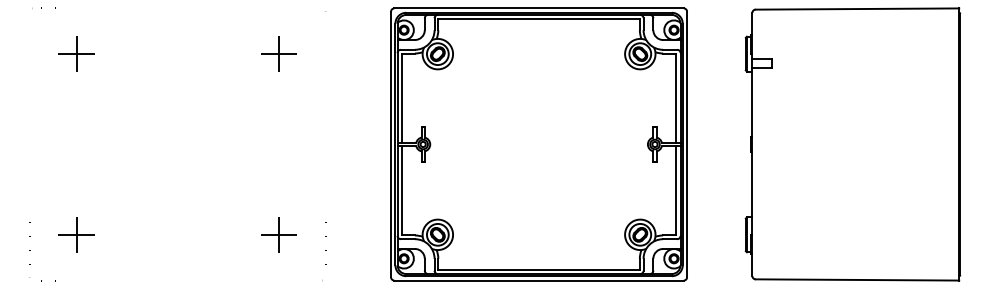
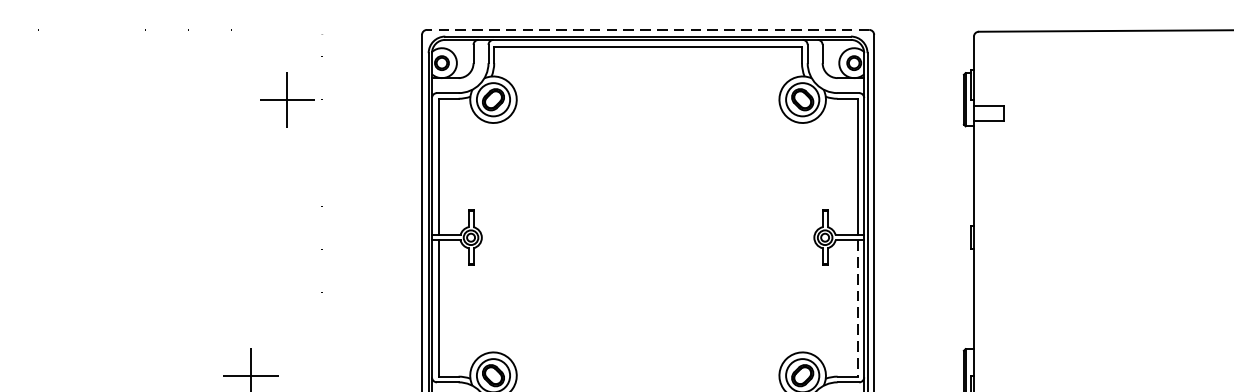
line: (539, 8) -> (648, 30), solid -> dashed
part: (278, 53) -> (286, 98), moved
line: (676, 190) -> (857, 307), solid -> dashed

